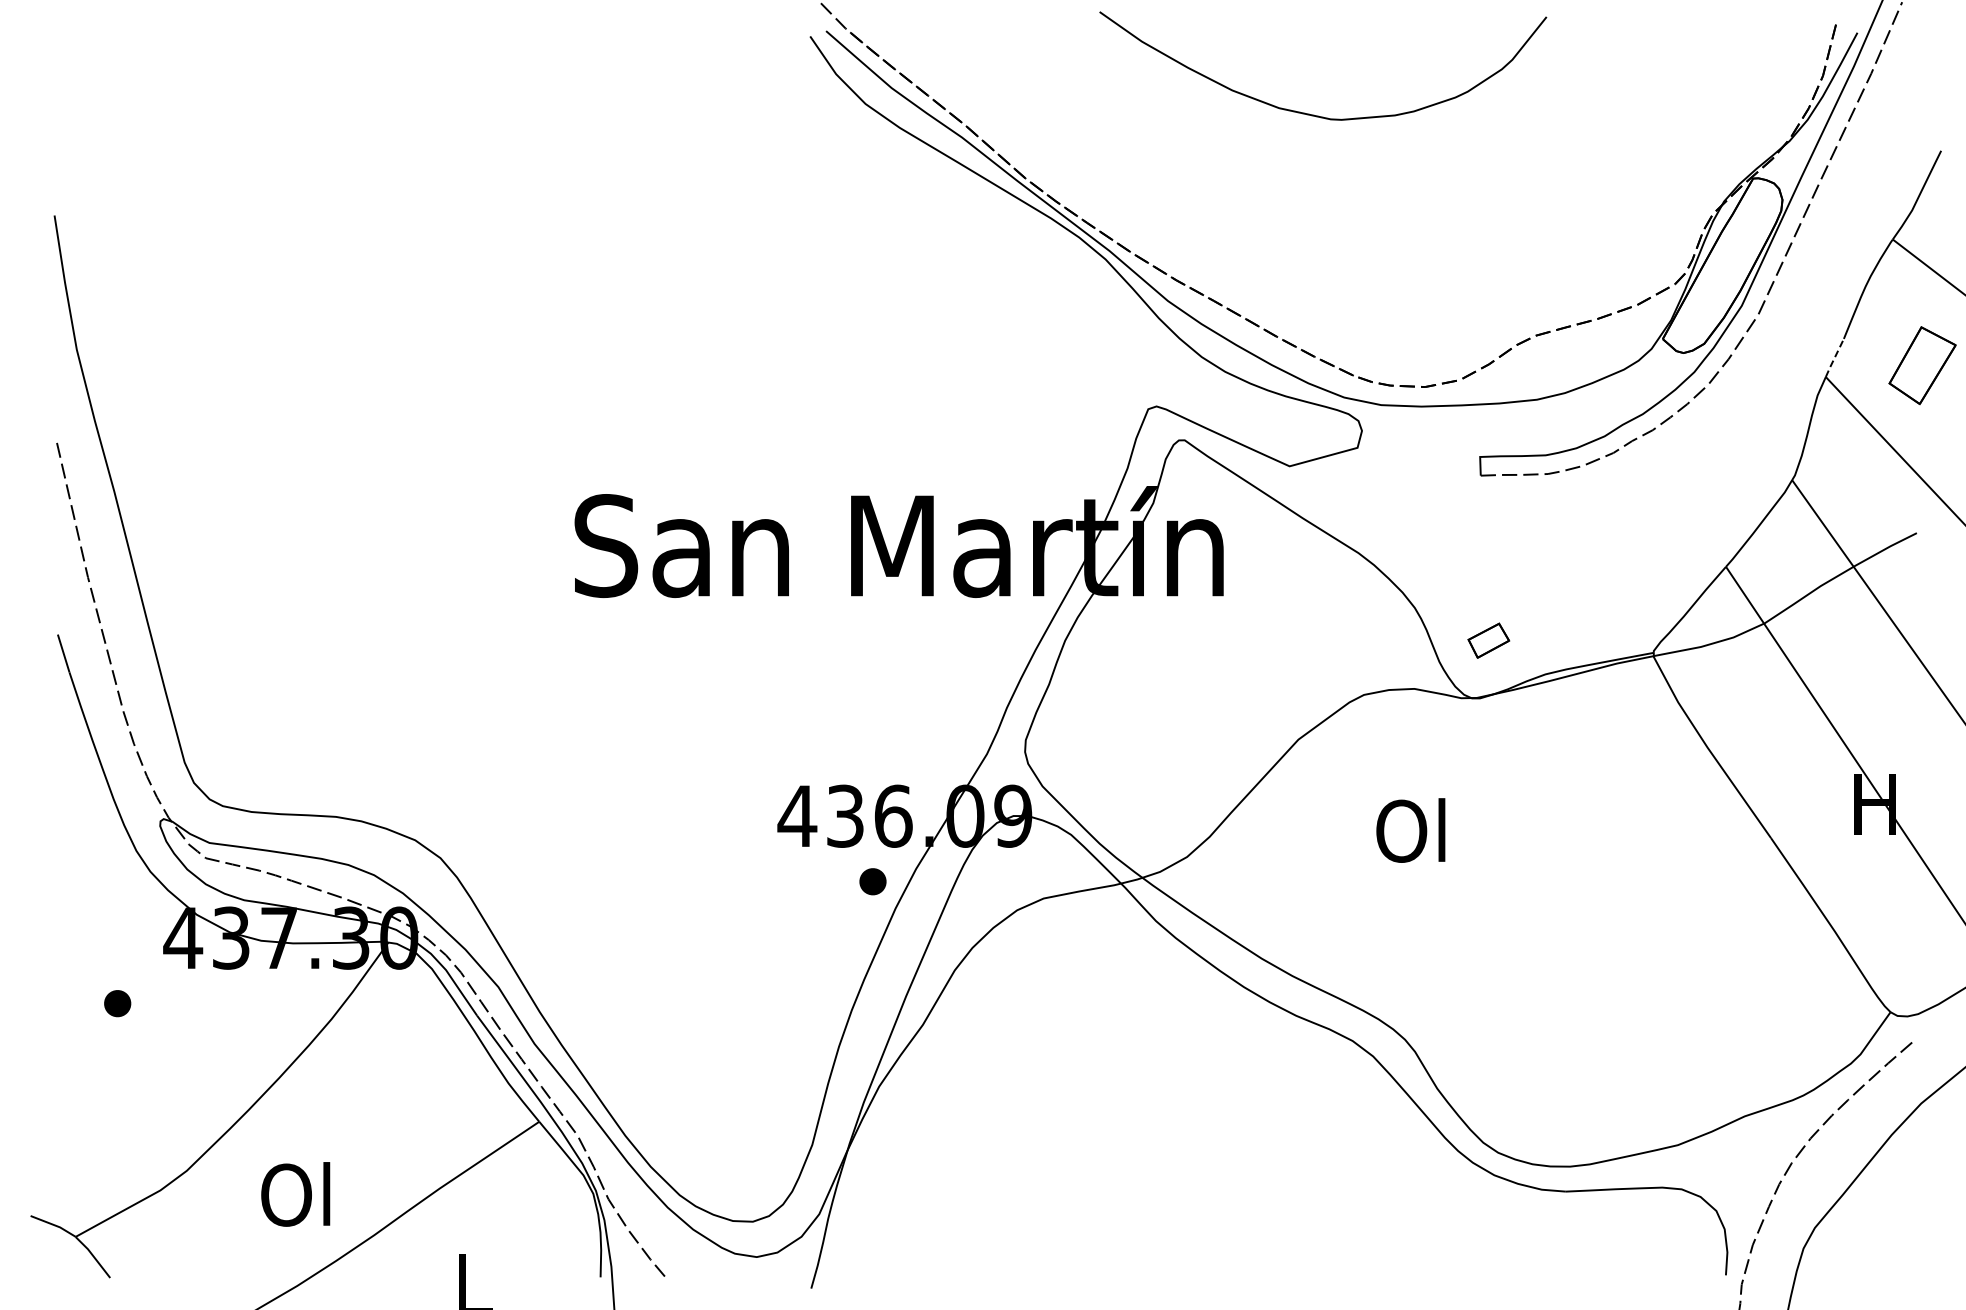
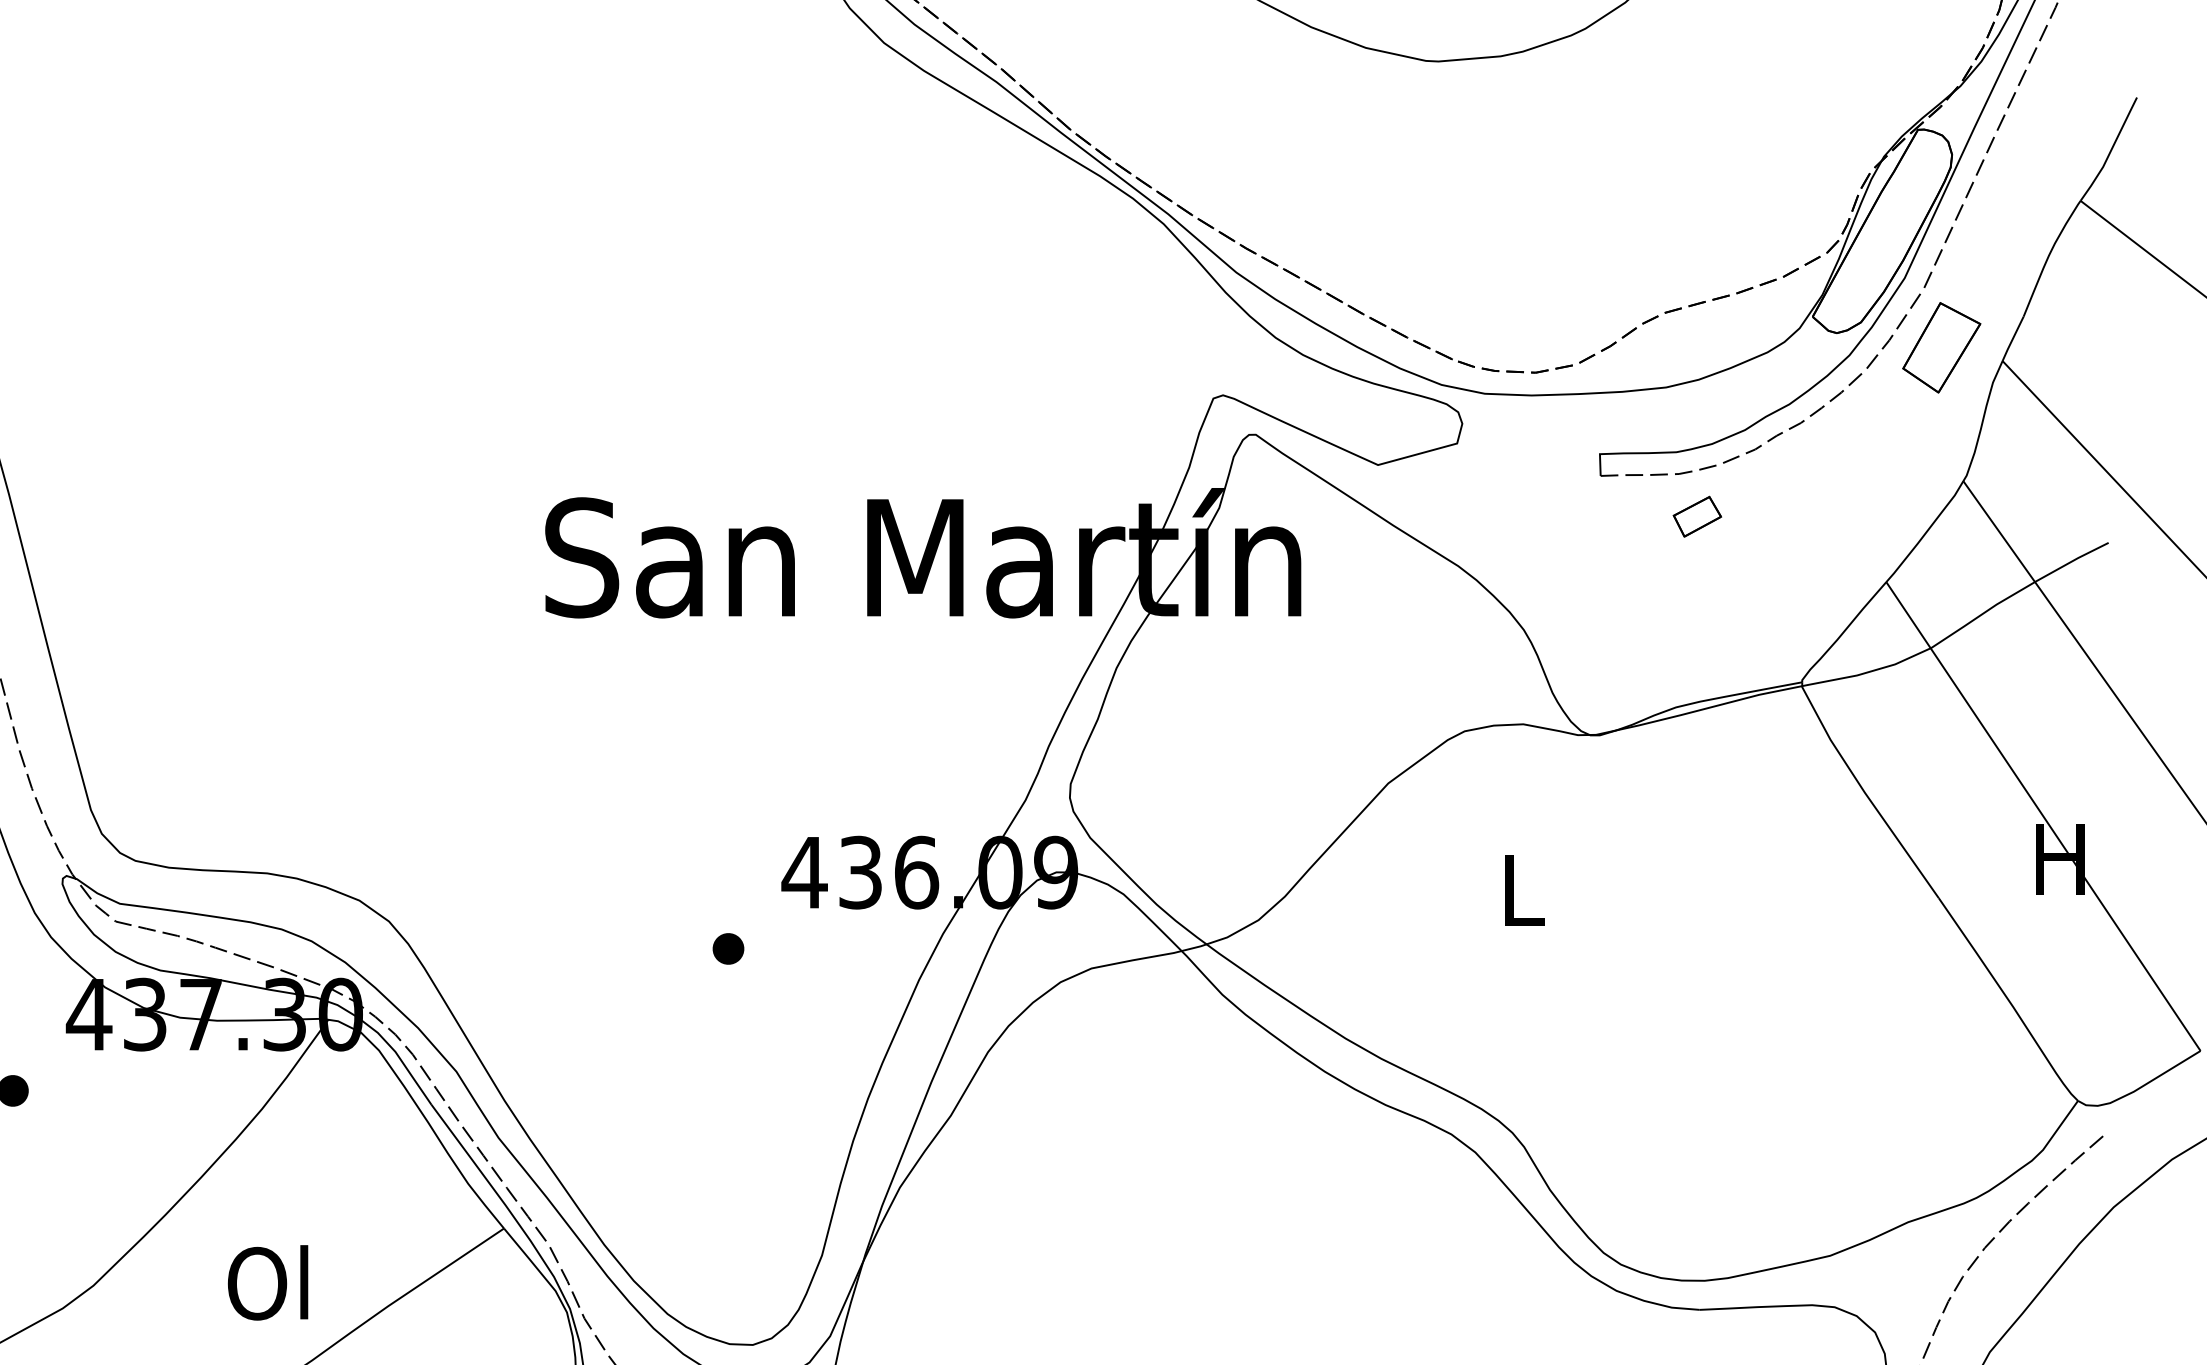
line: (1834, 358) -> (2012, 339), dashed -> solid
part: (1922, 365) -> (1941, 347), moved
part: (1488, 640) -> (1697, 516), moved
text: (1410, 830) -> (1518, 889), Ol -> L
part: (872, 881) -> (727, 948), moved
text: (295, 1194) -> (267, 1282), moved

